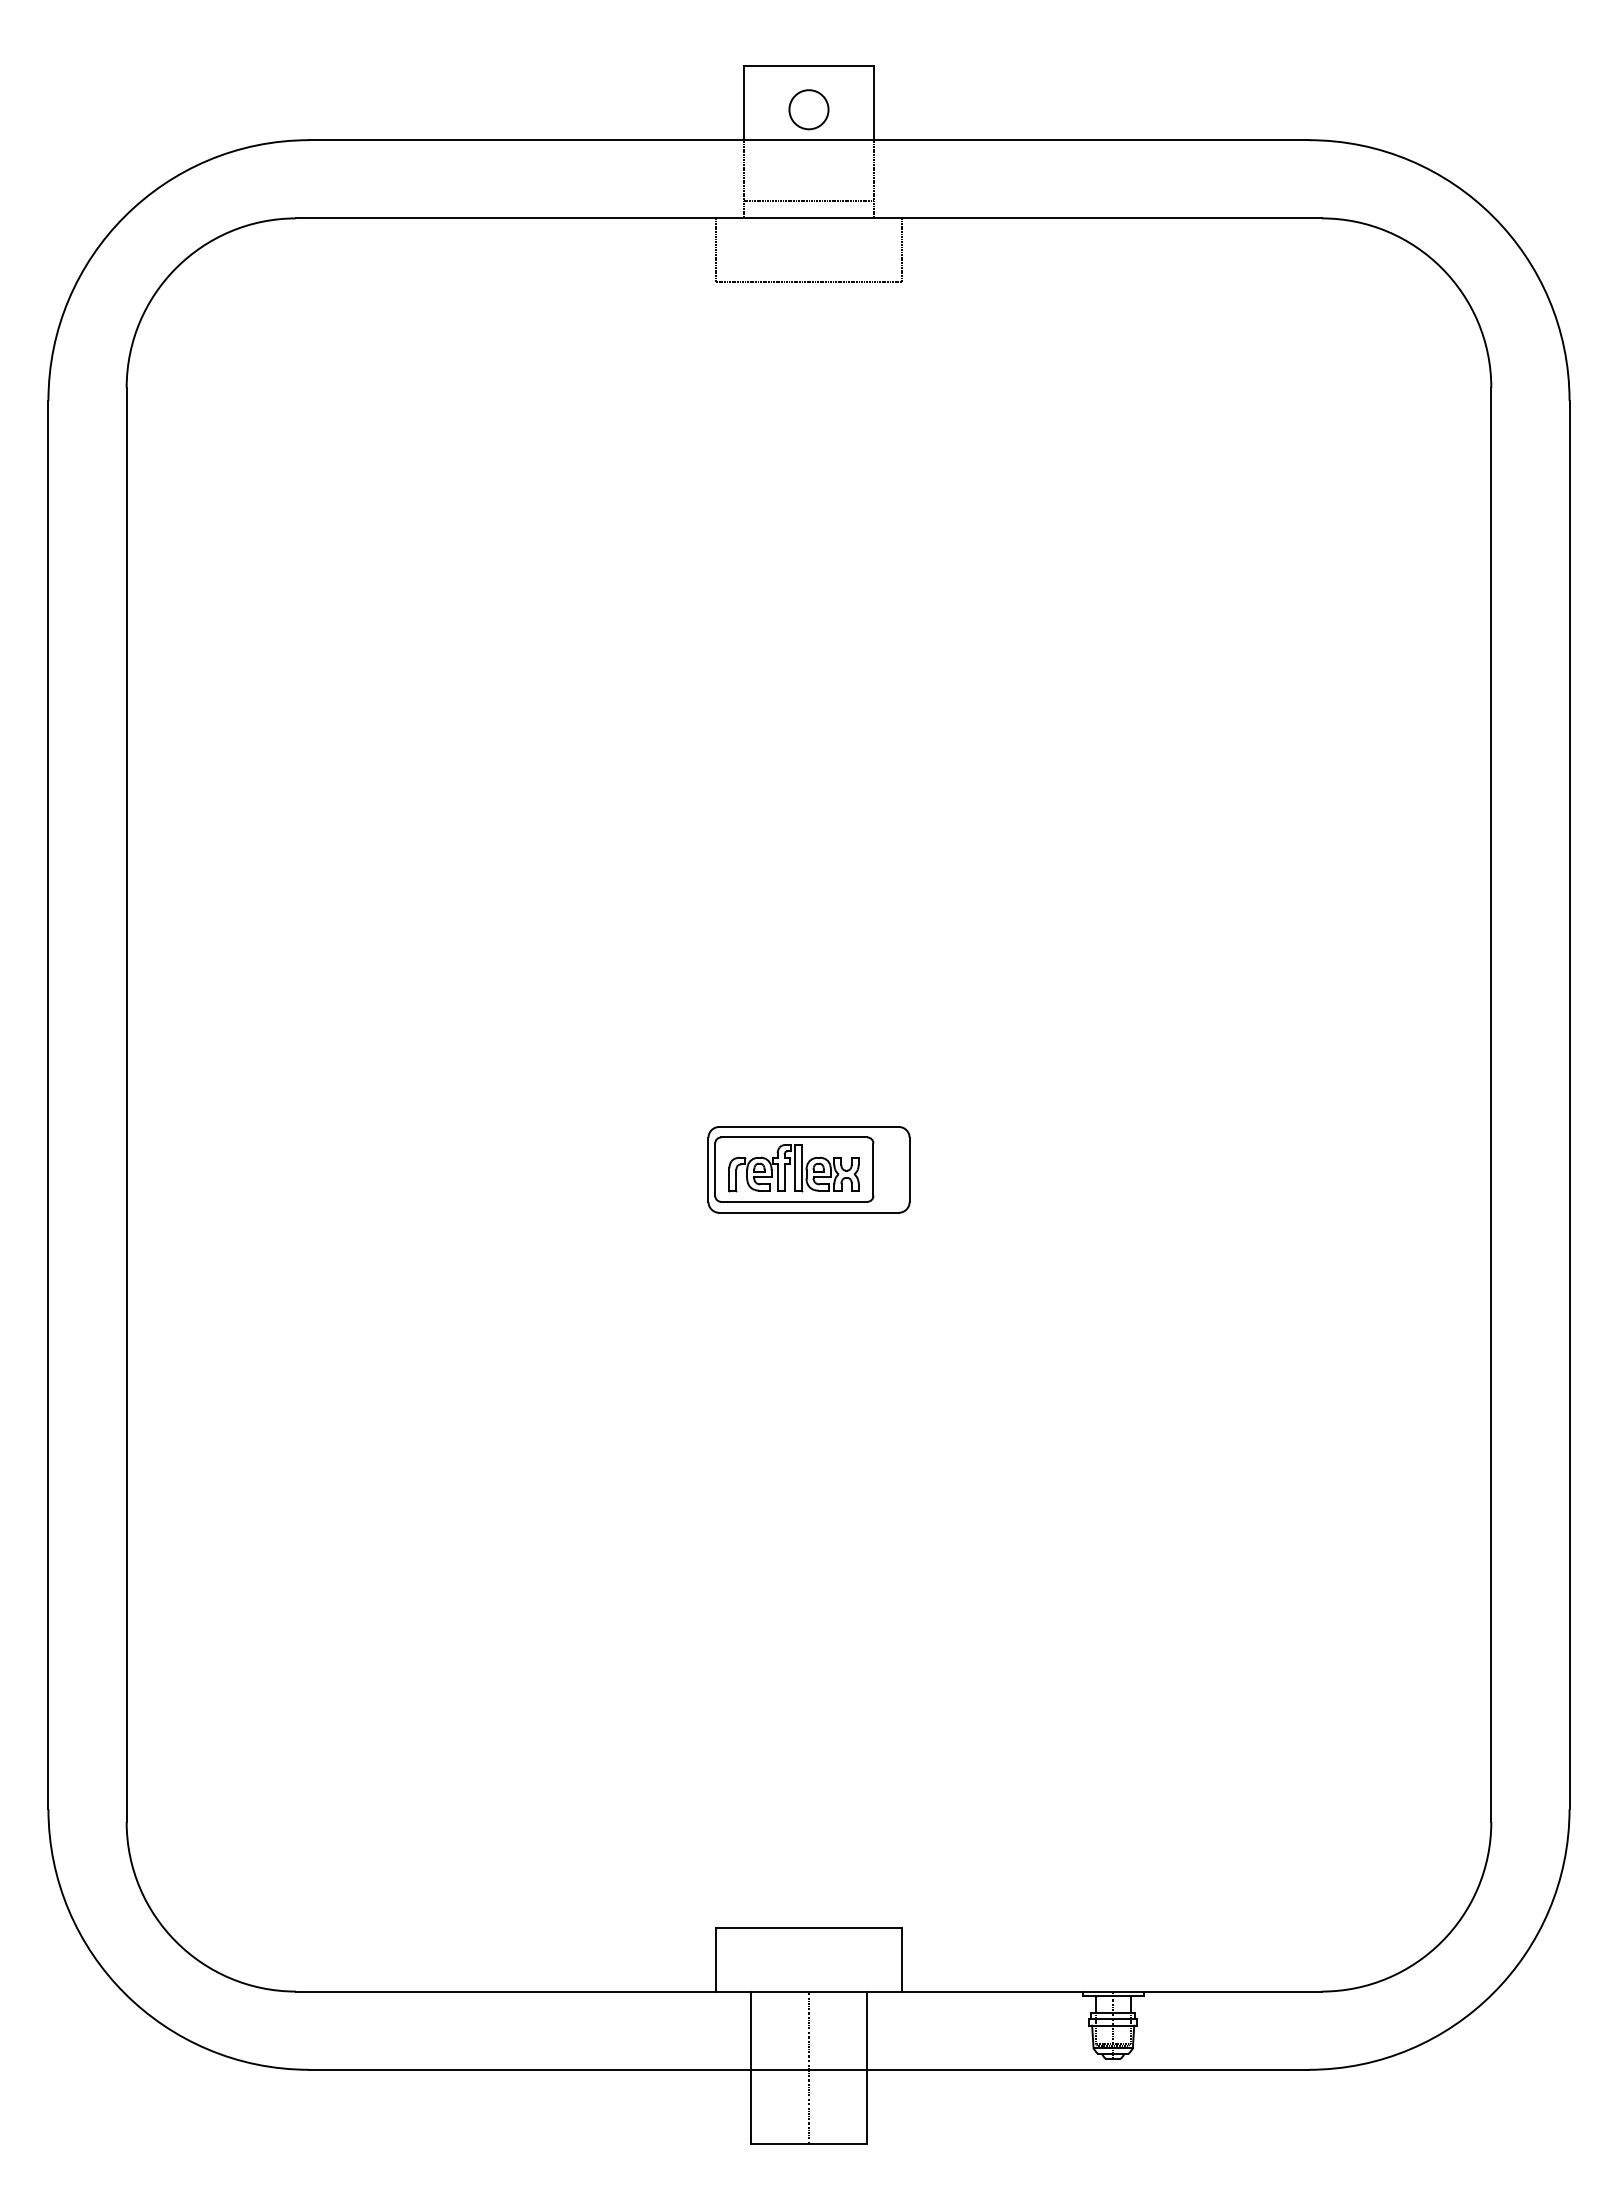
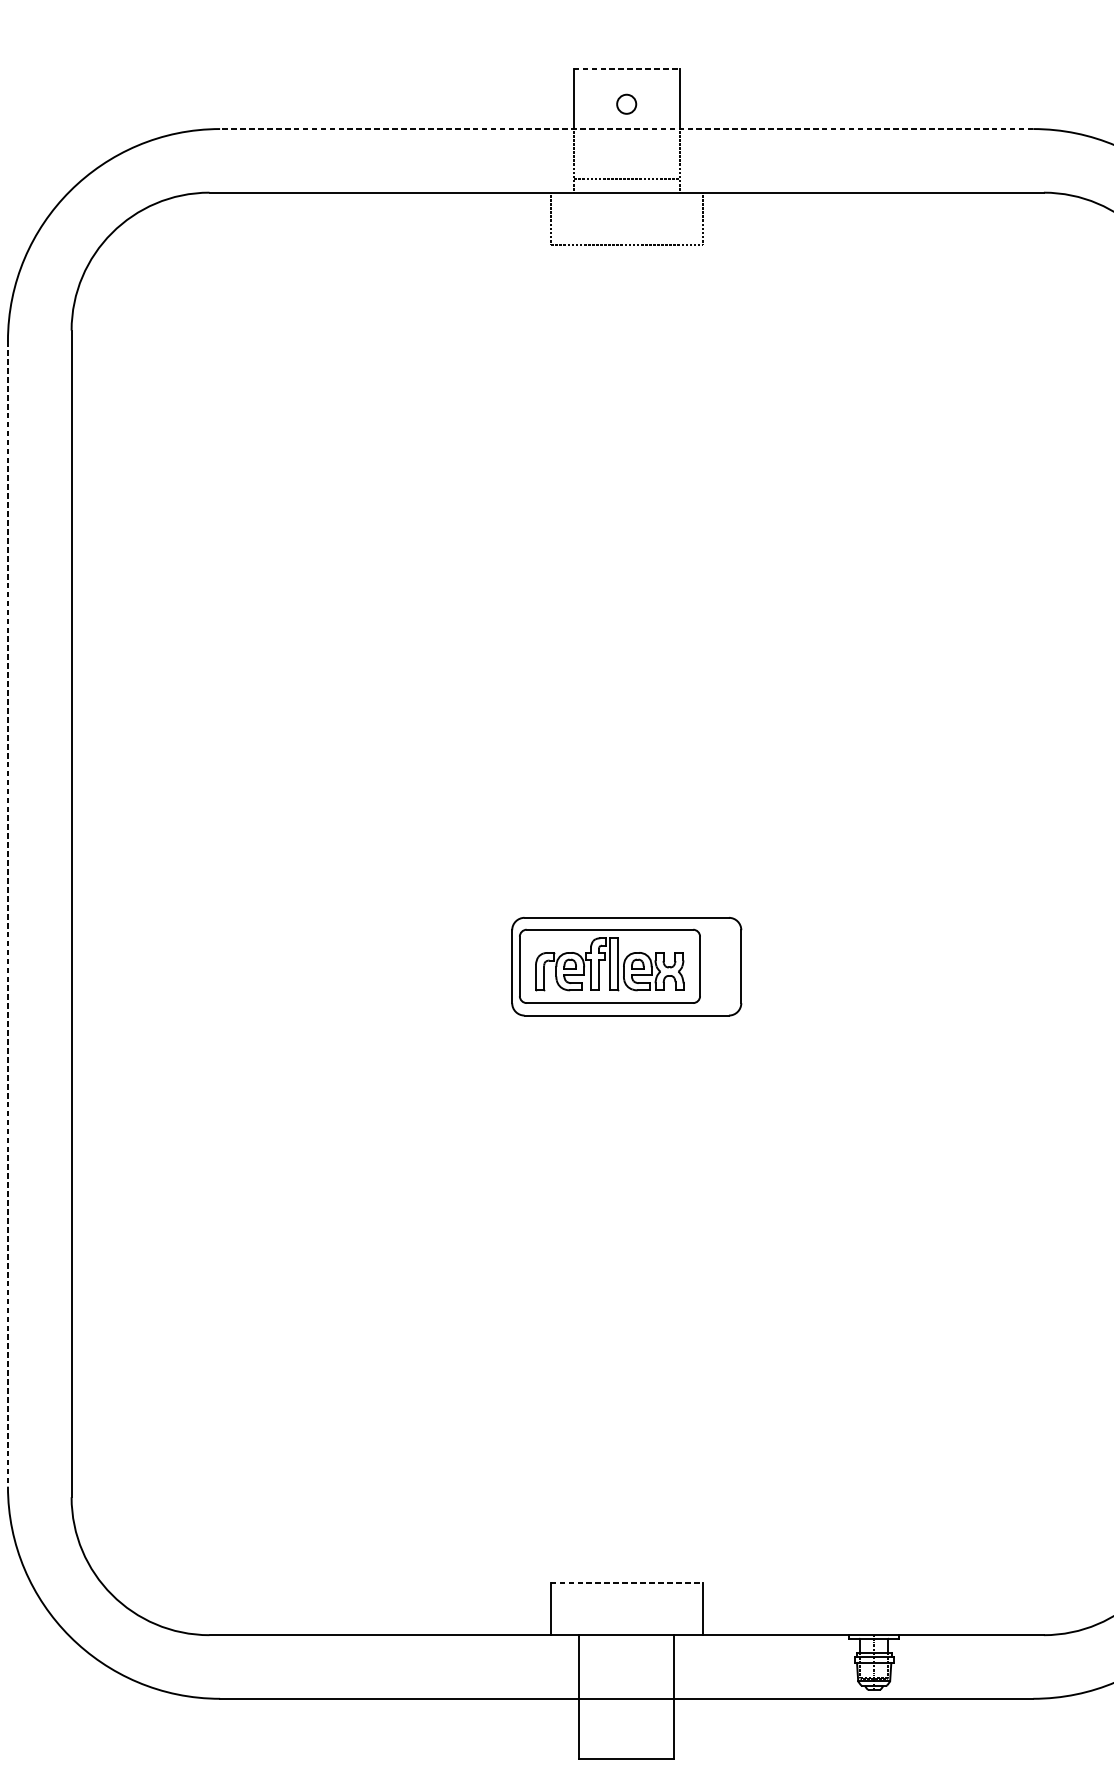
line: (809, 66) -> (627, 69), solid -> dashed
circle: (808, 109) -> (626, 104), size x0.6
line: (809, 140) -> (627, 129), solid -> dashed
line: (48, 1105) -> (8, 914), solid -> dashed
part: (808, 1169) -> (626, 966), size x1.4
line: (809, 1927) -> (627, 1583), solid -> dashed
line: (809, 2067) -> (627, 1696), removed

